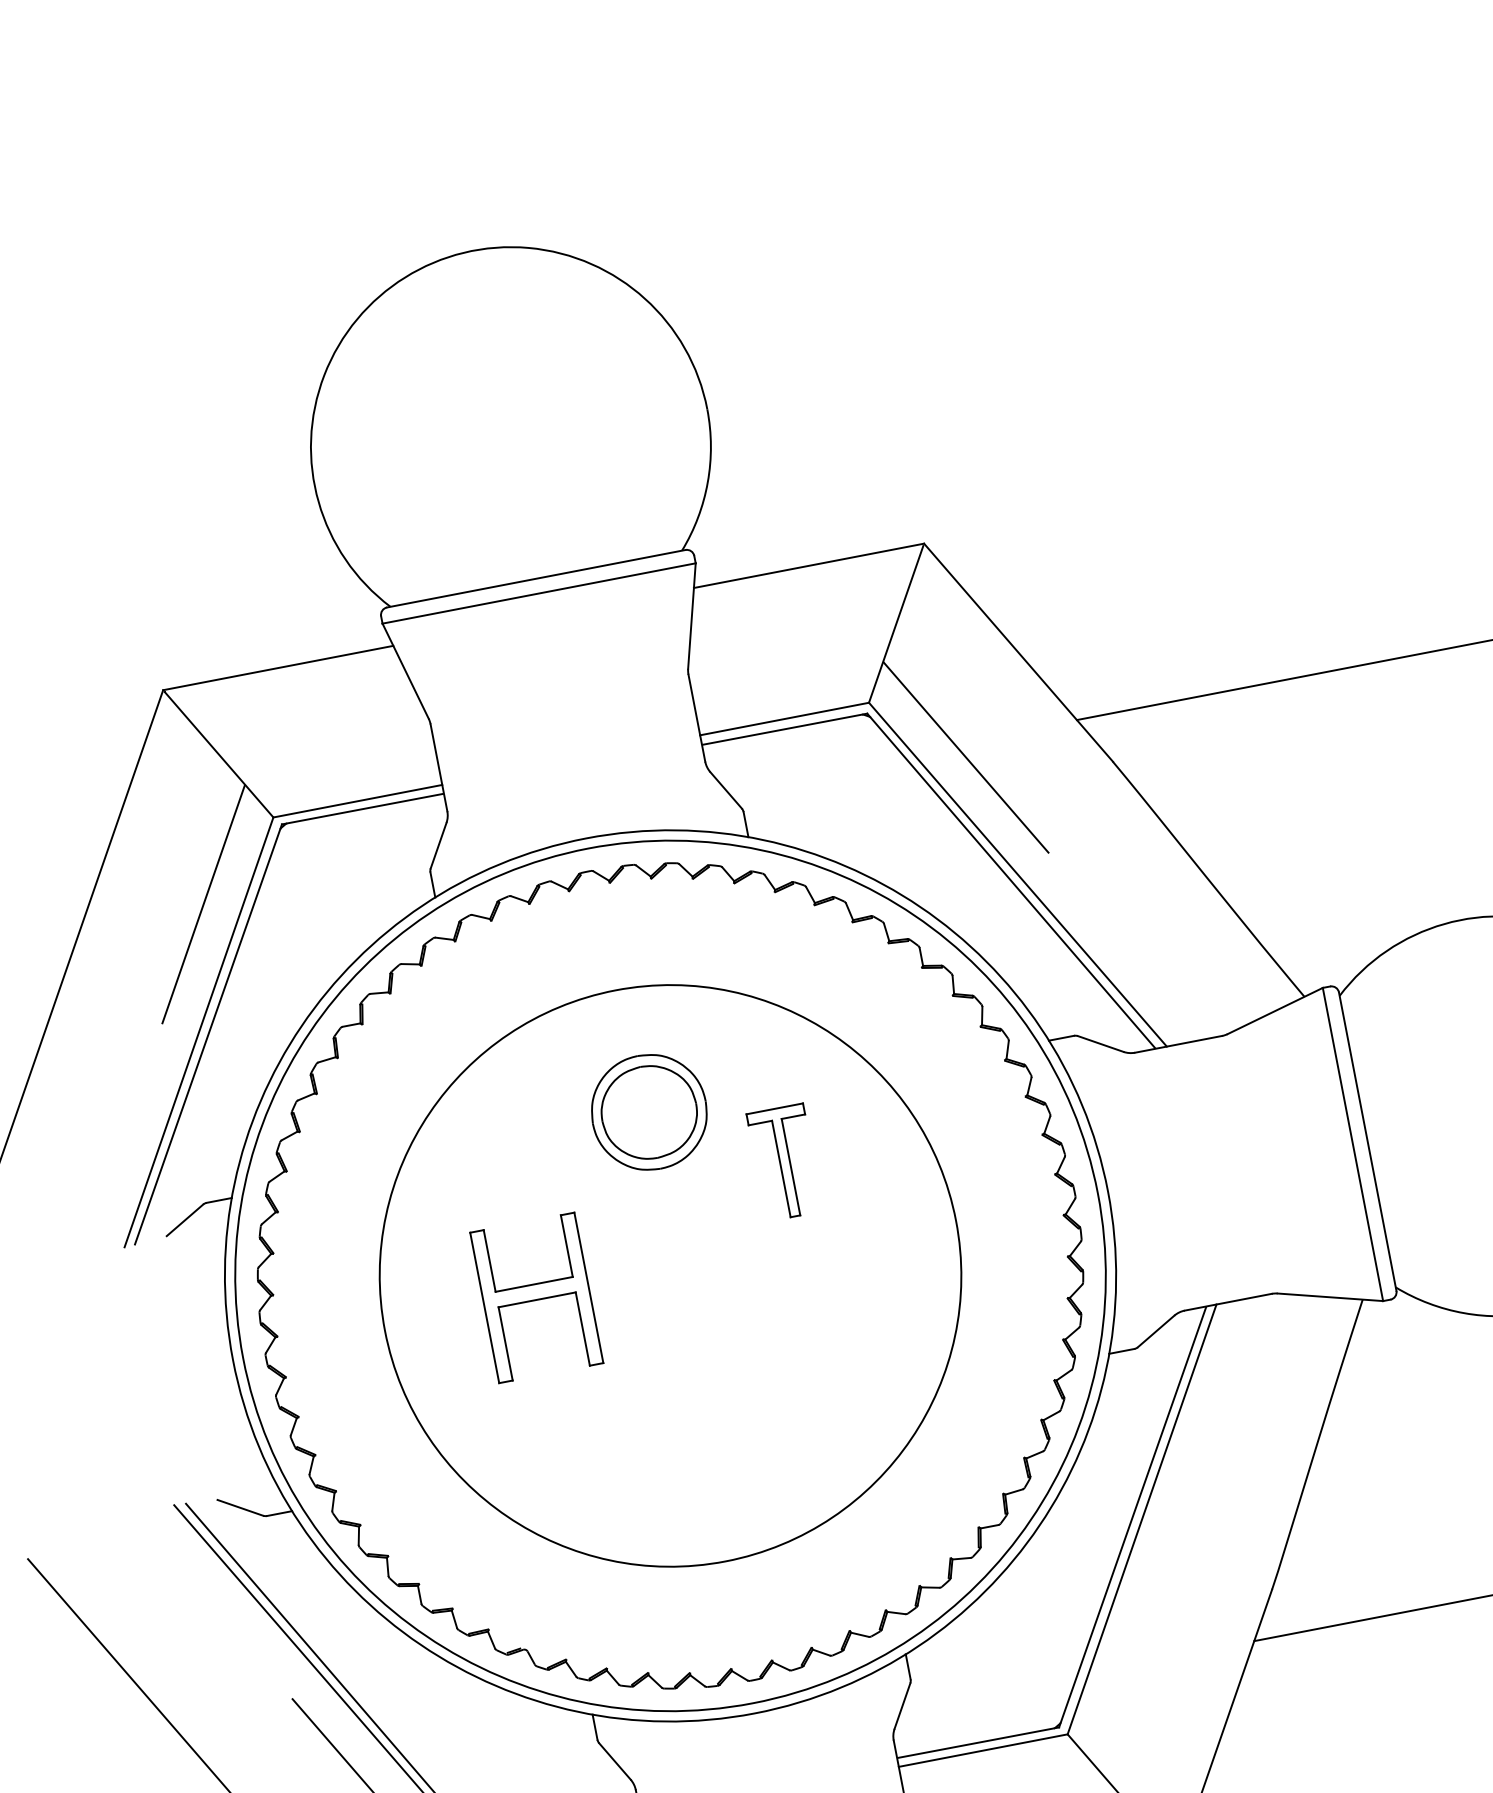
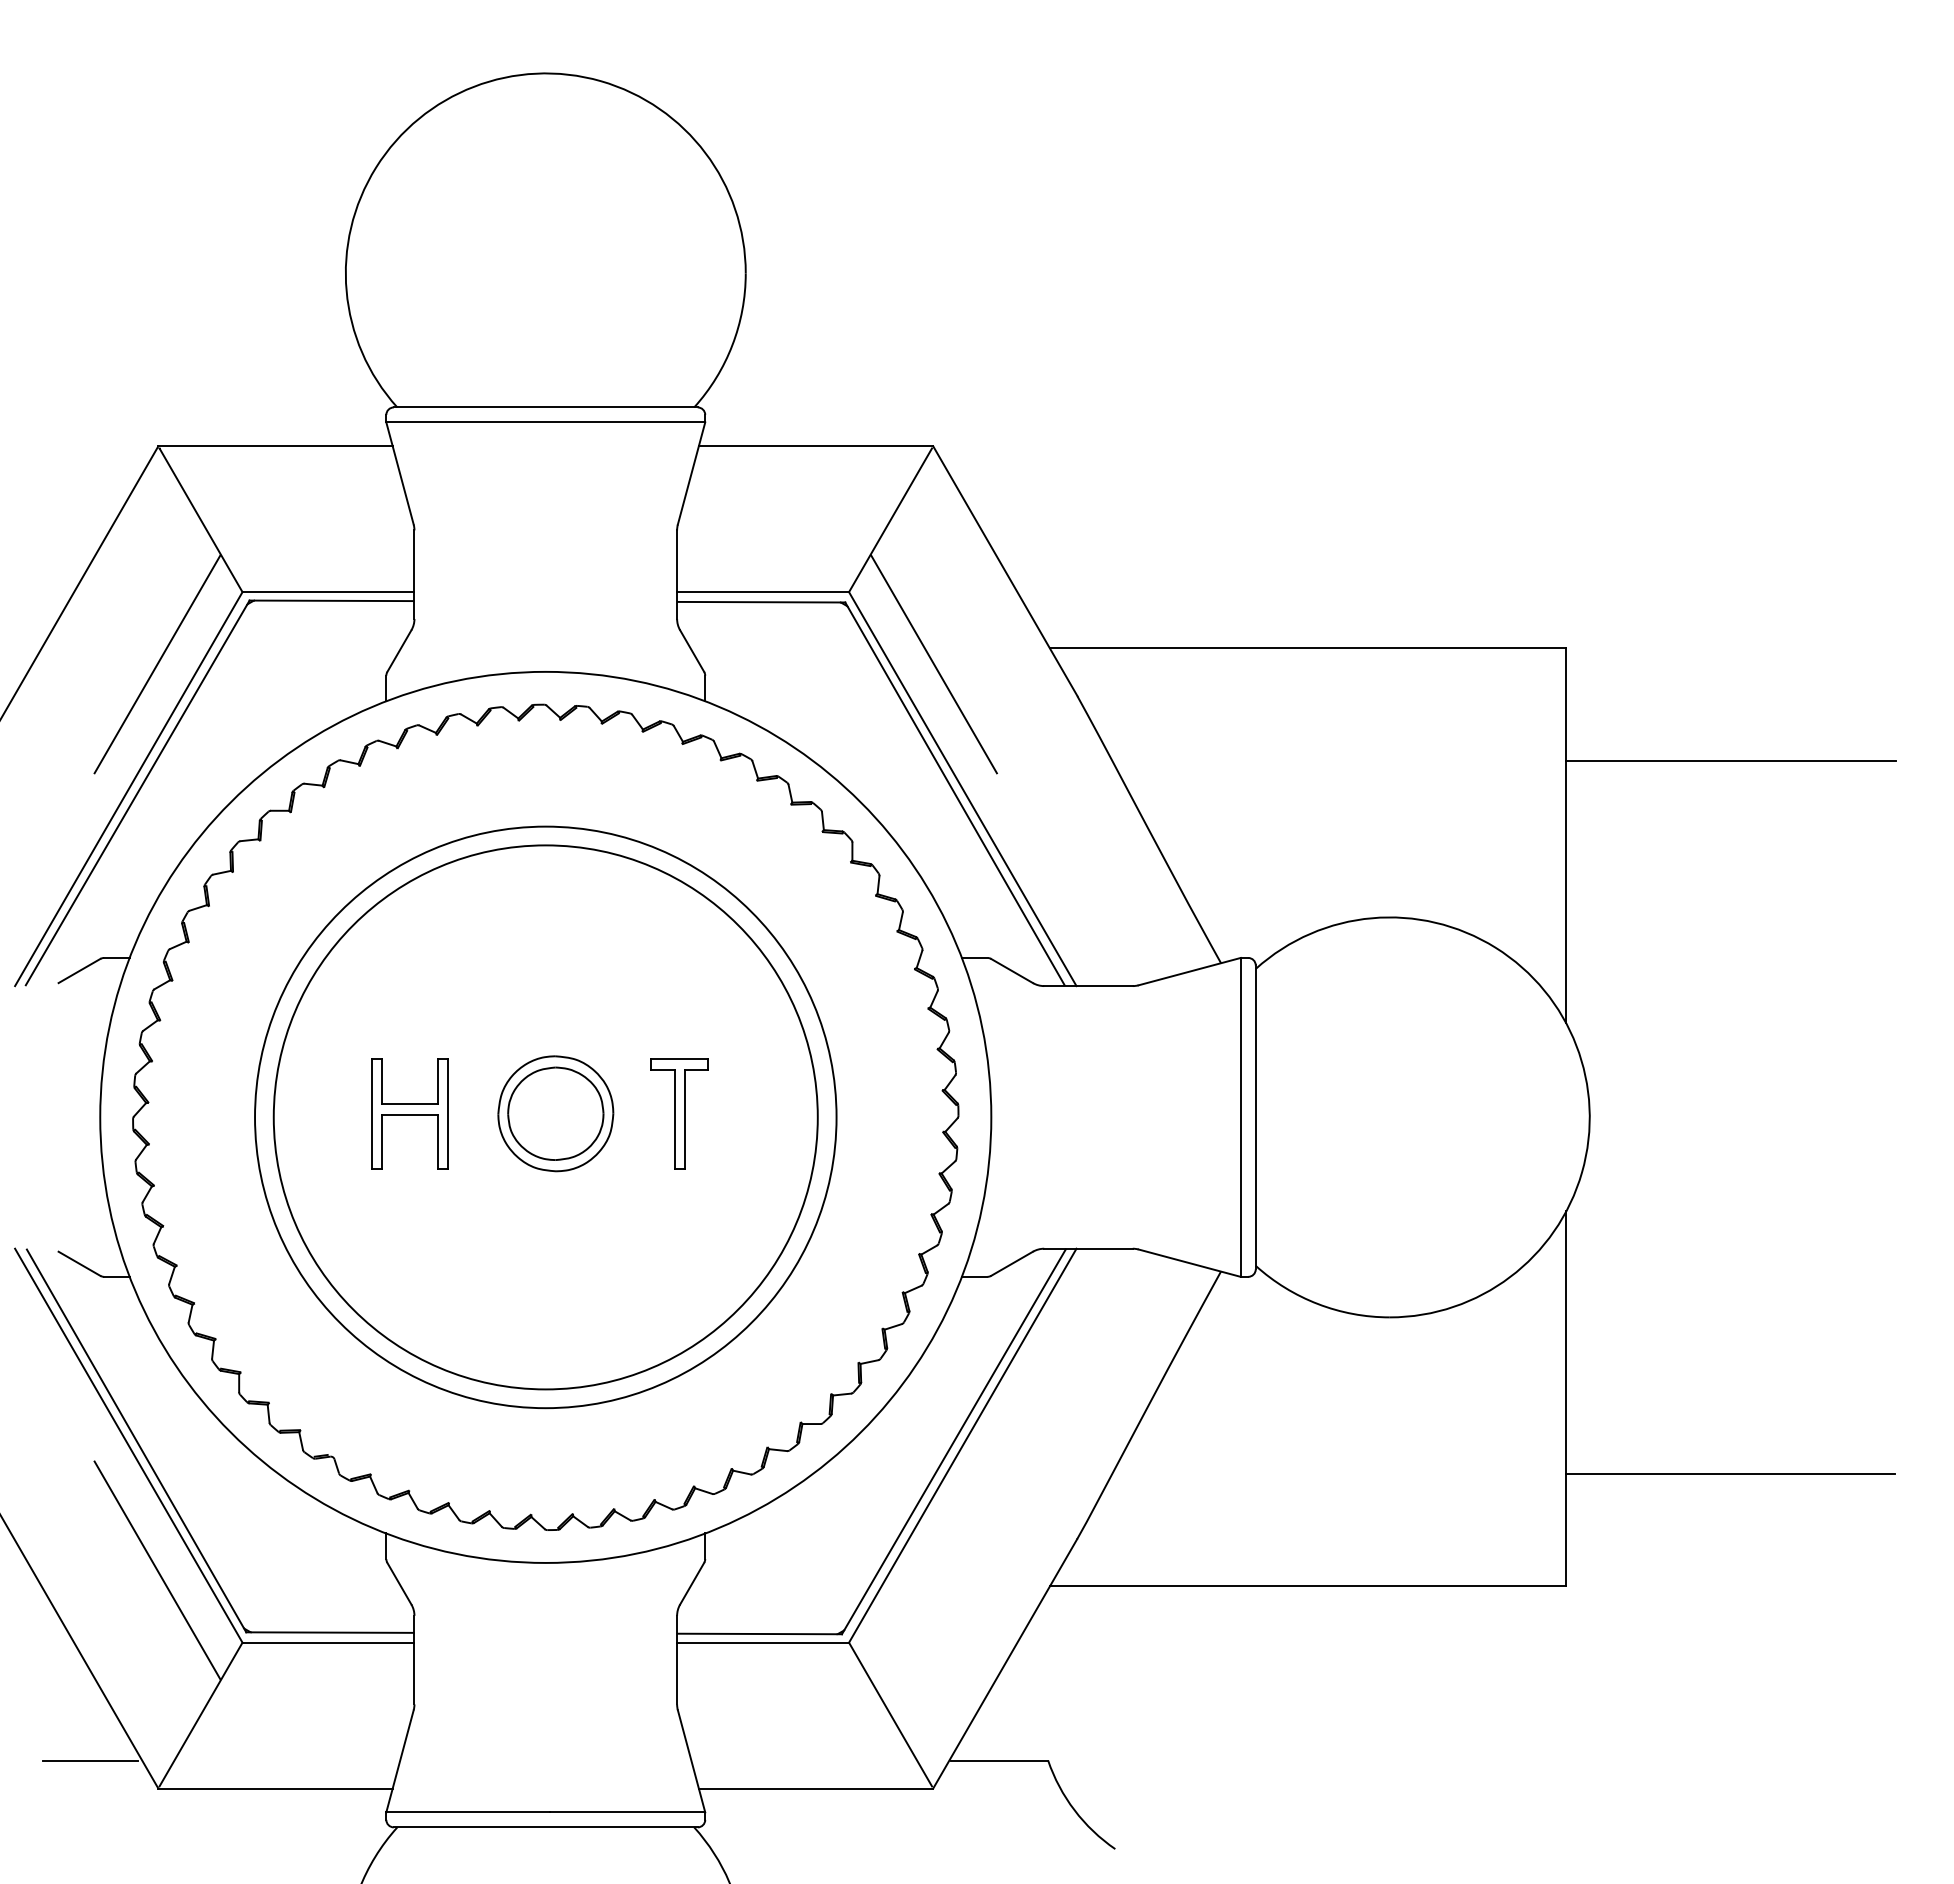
part: (648, 1112) -> (555, 1113), moved
part: (784, 1162) -> (679, 1113), moved
circle: (670, 1276) -> (545, 1117), size x0.62
part: (535, 1297) -> (409, 1113), size x0.71

